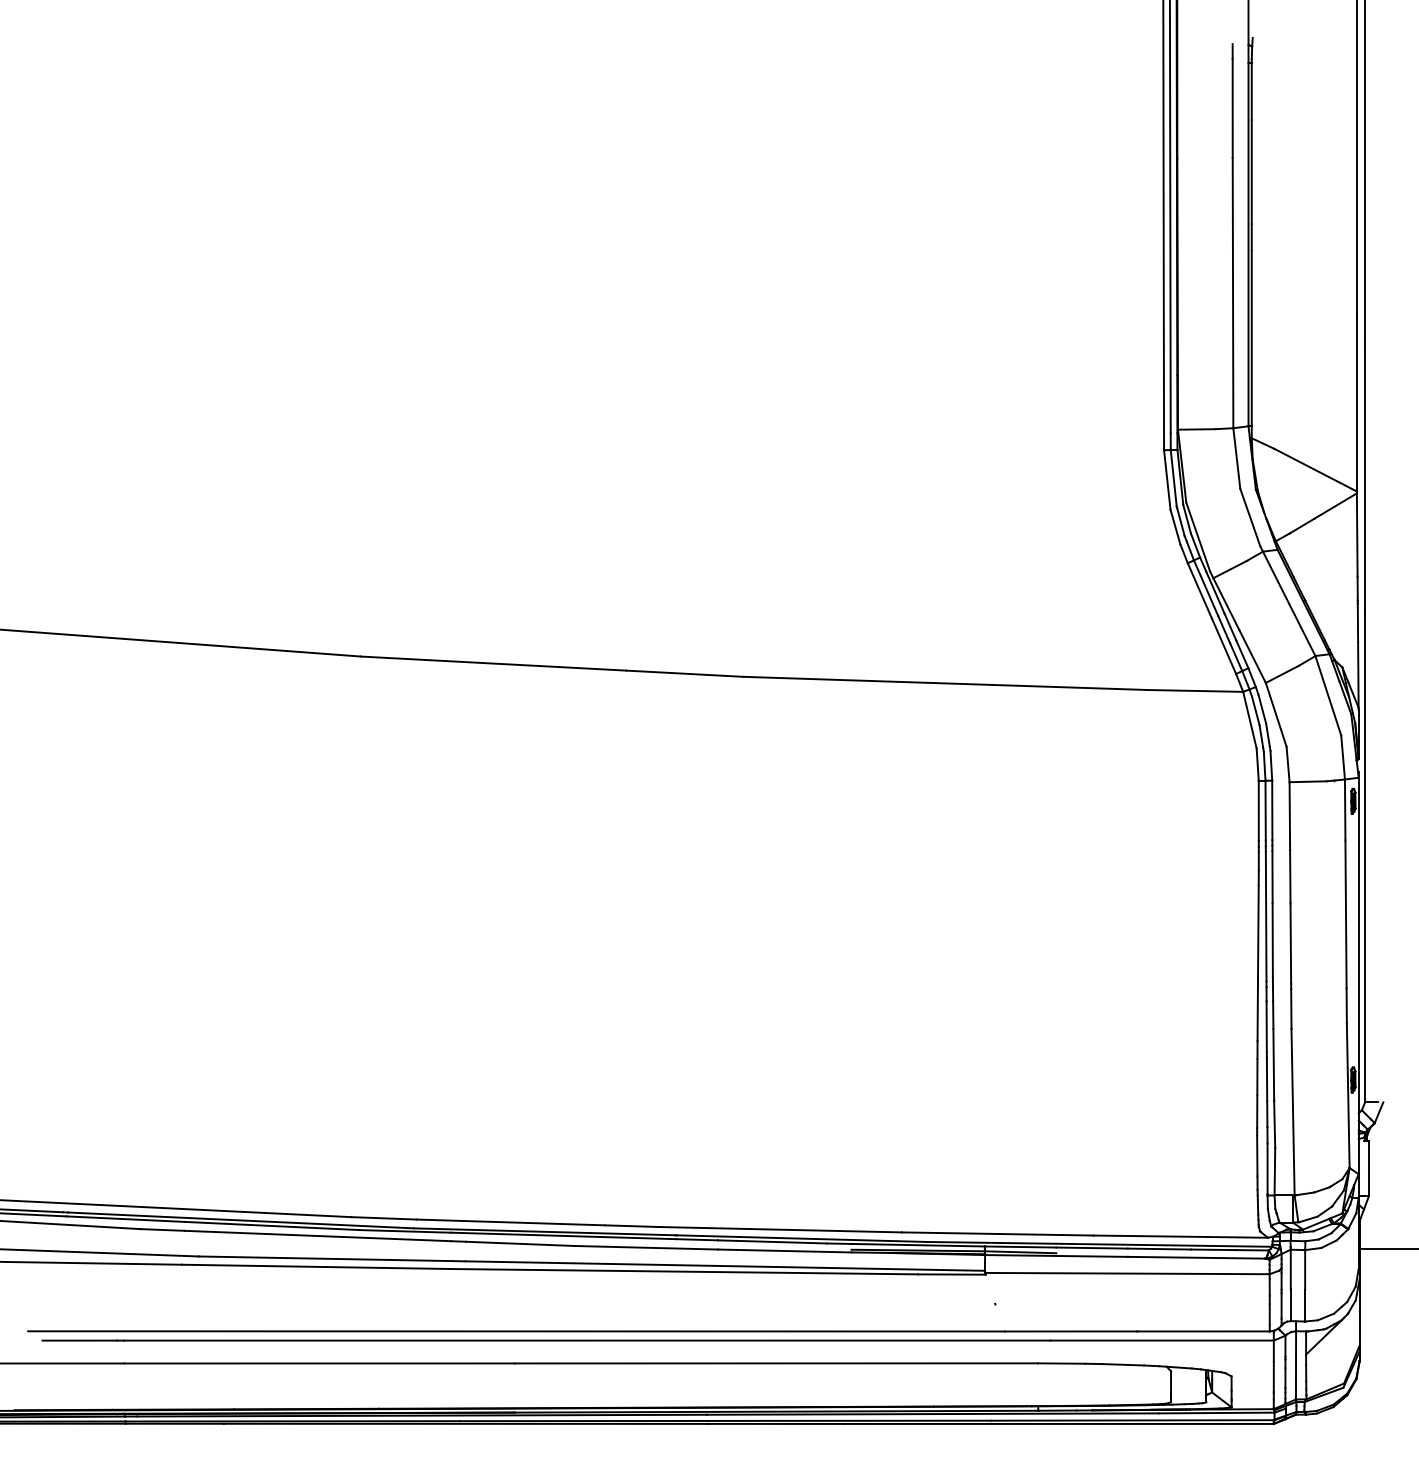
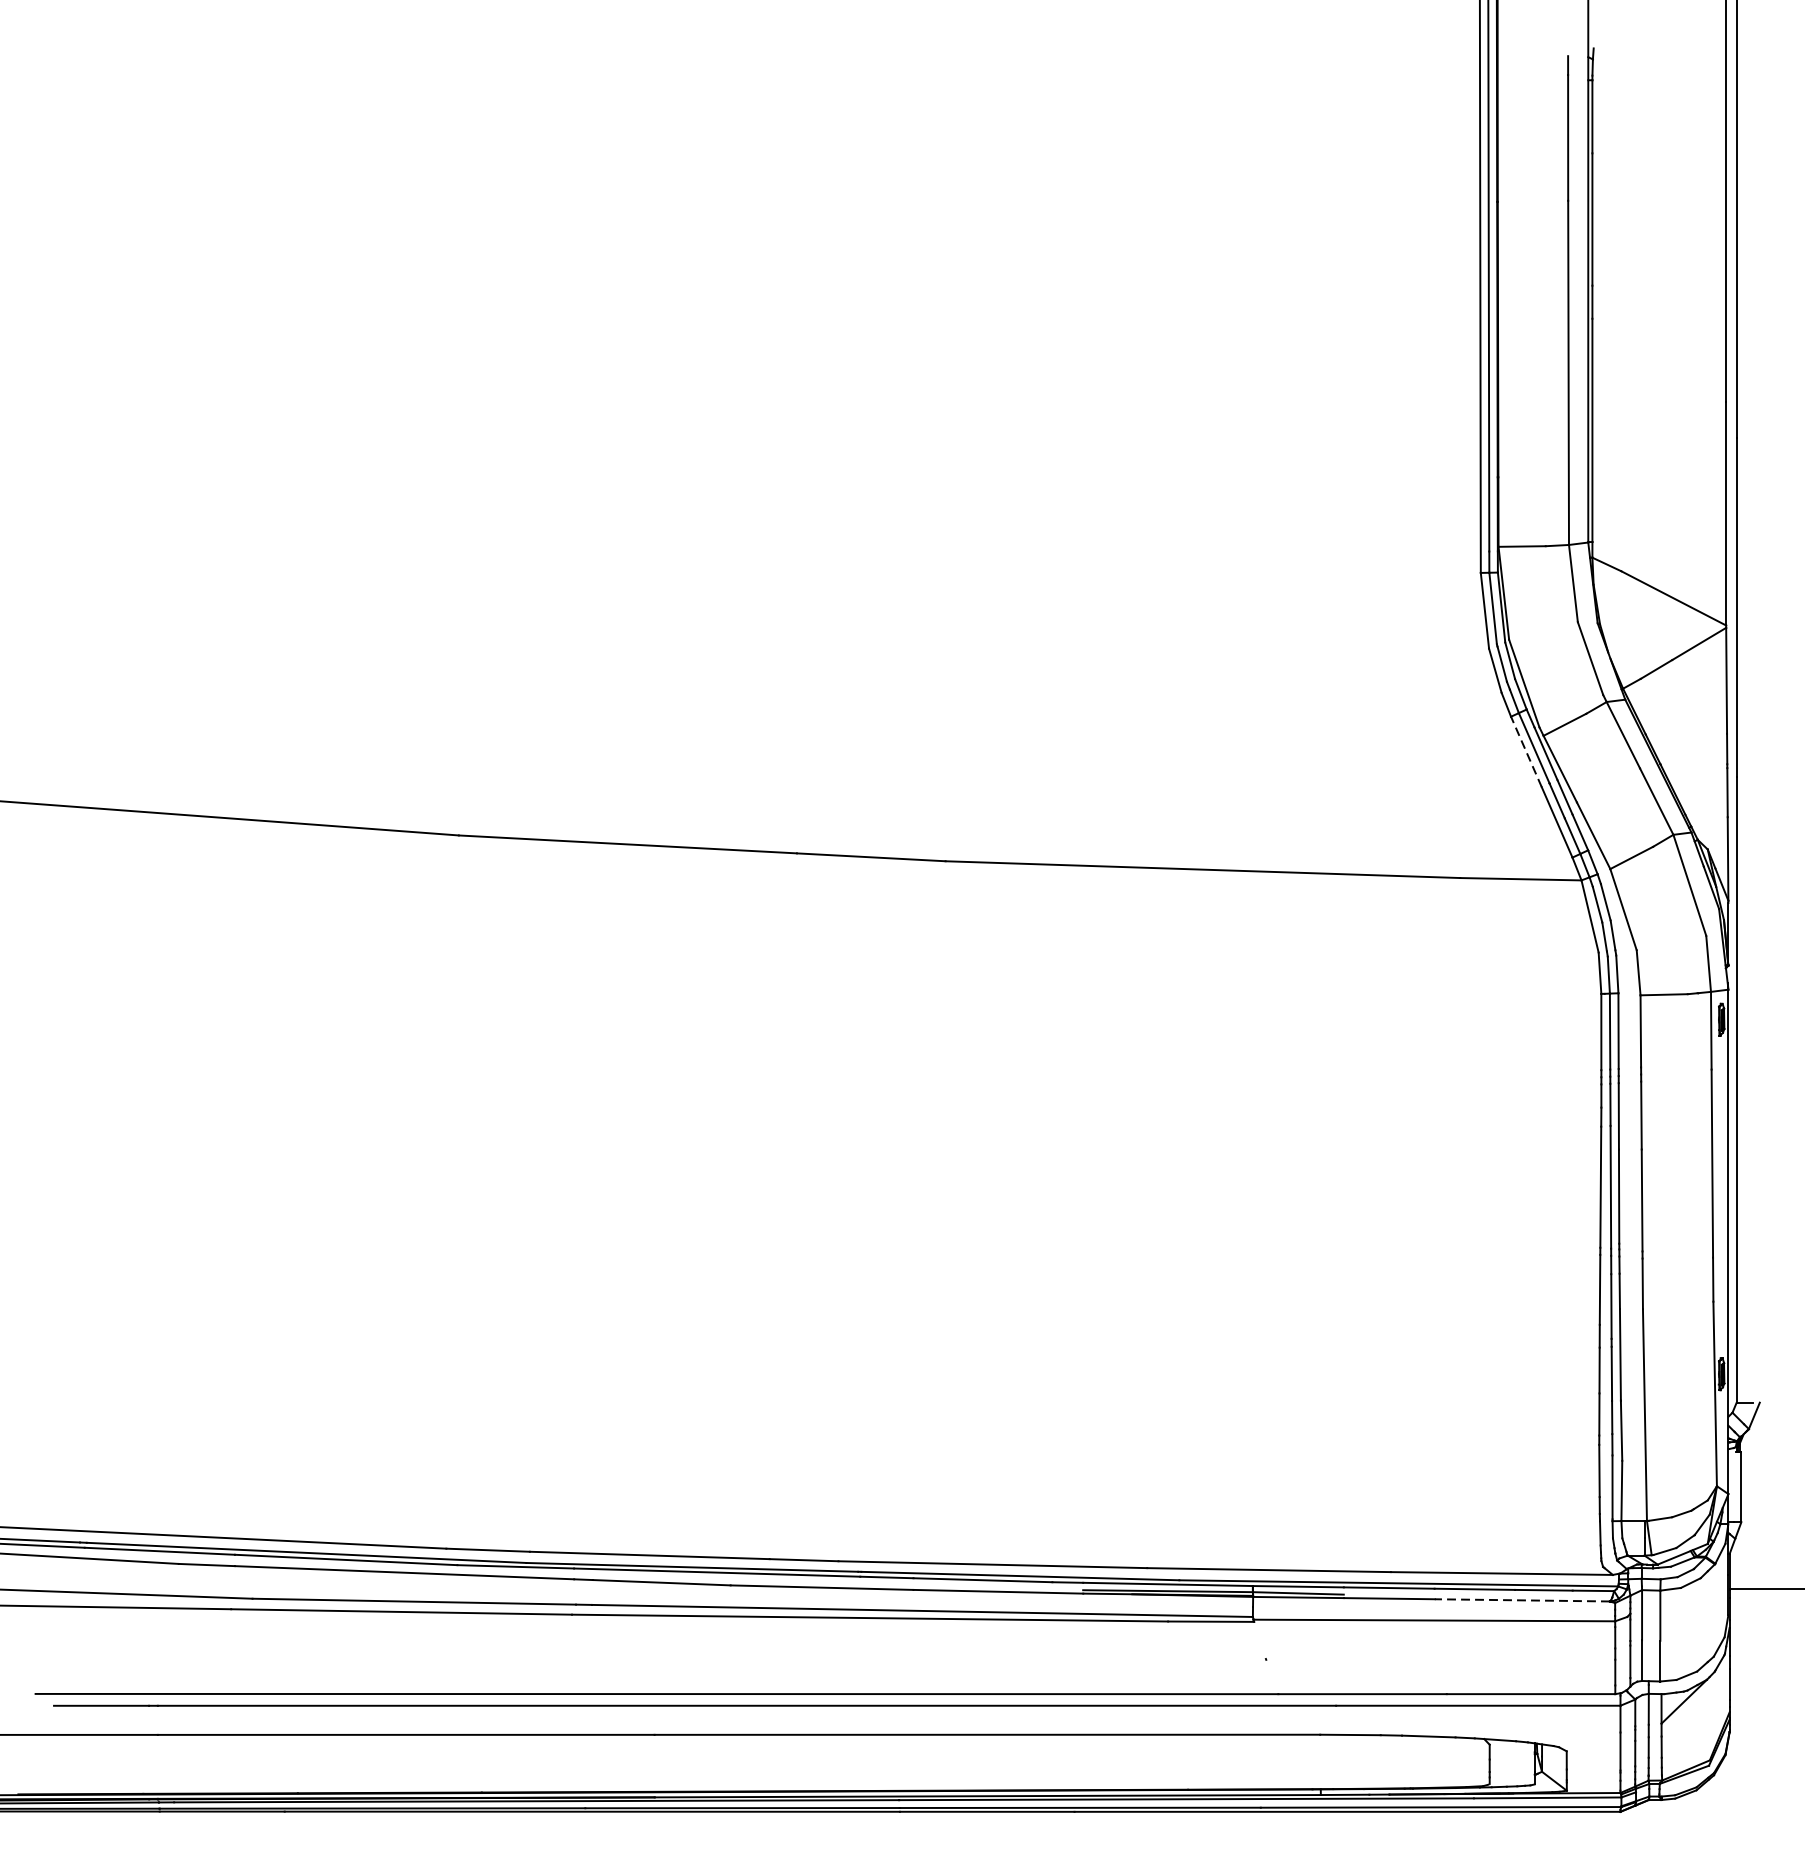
line: (1199, 590) -> (1525, 751), solid -> dashed
line: (1196, 1257) -> (1522, 1600), solid -> dashed

